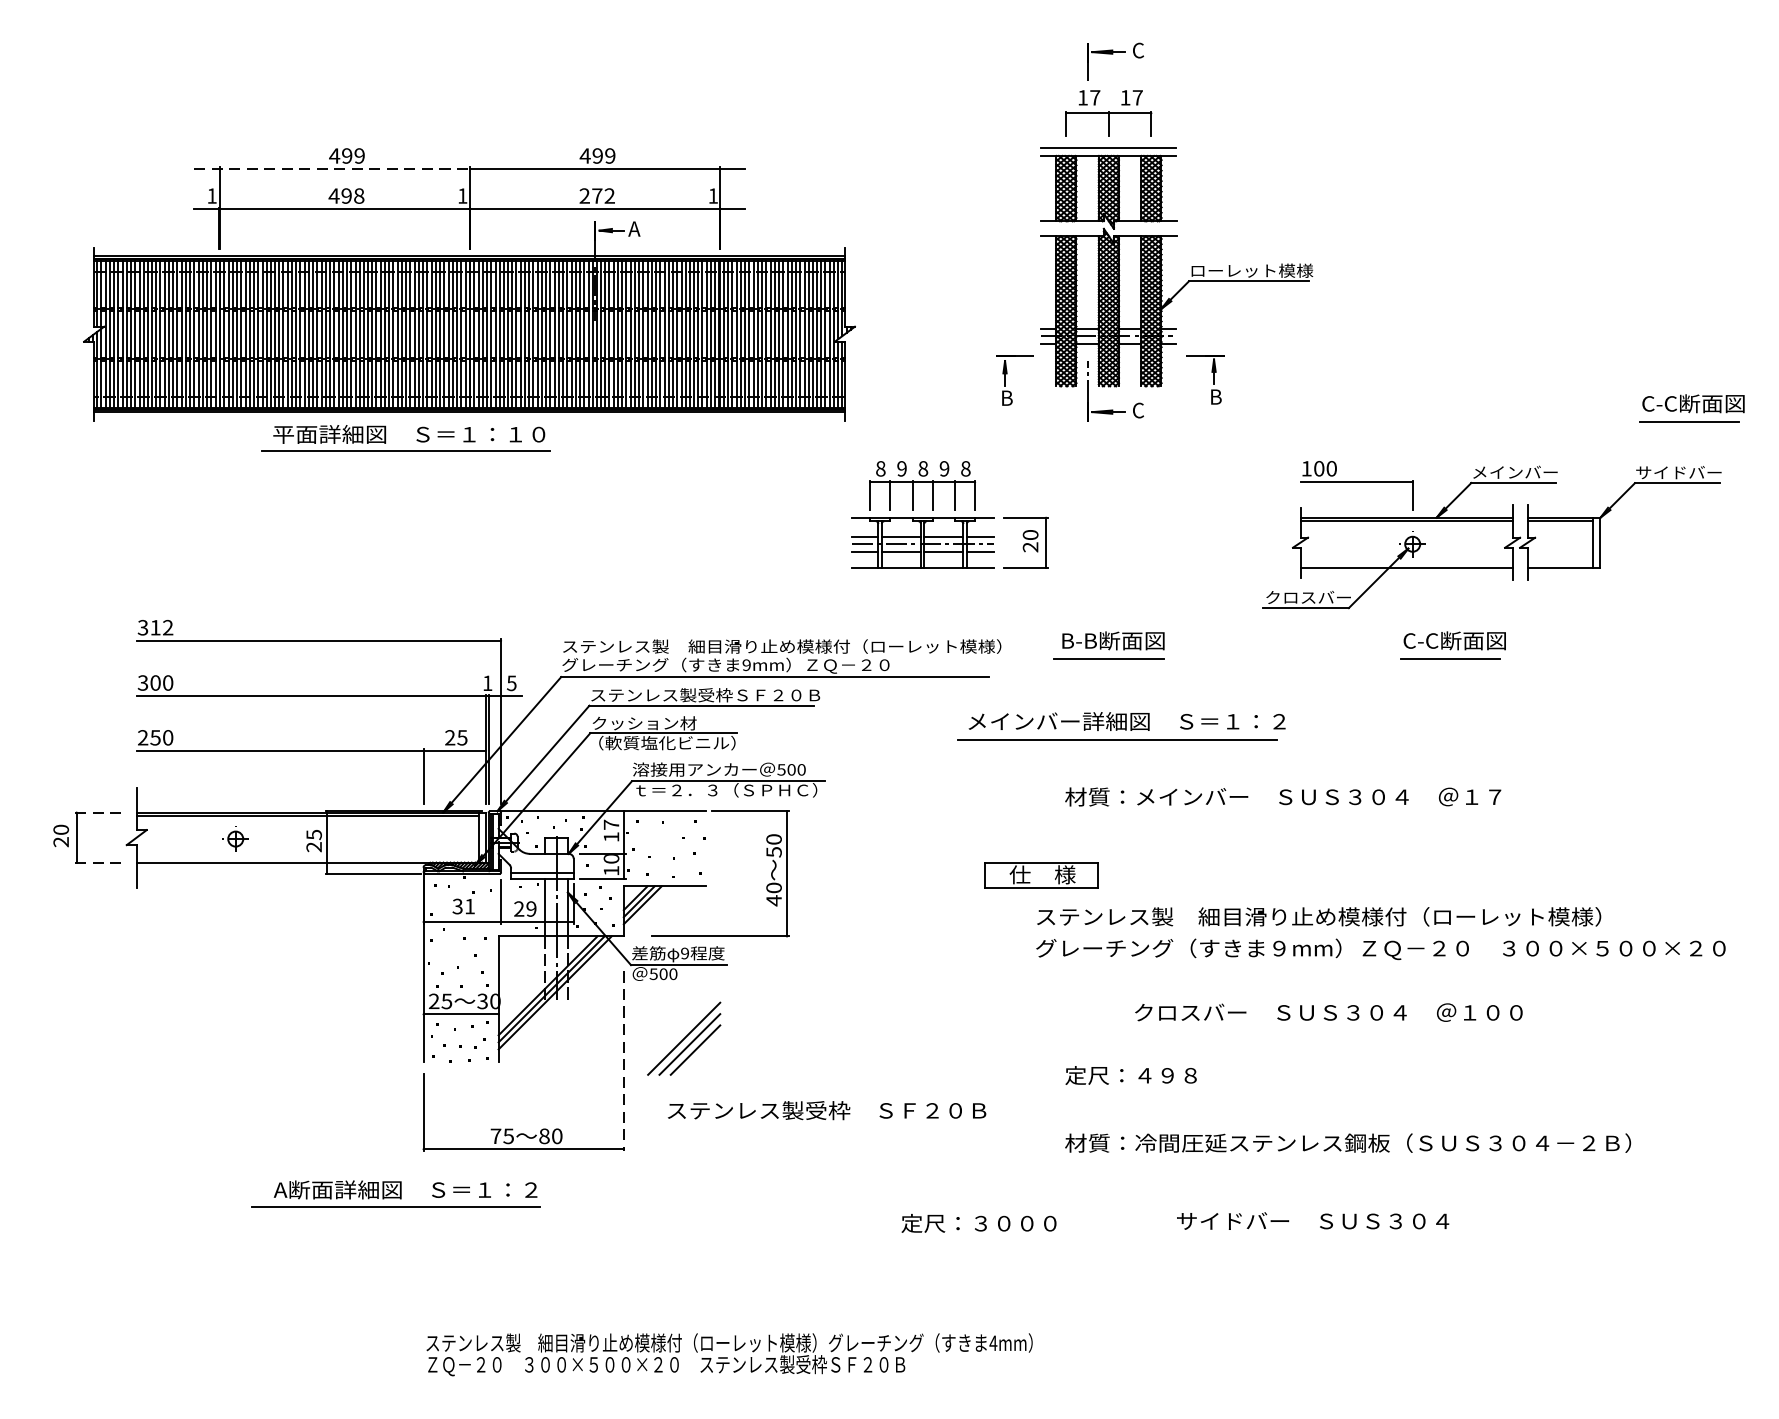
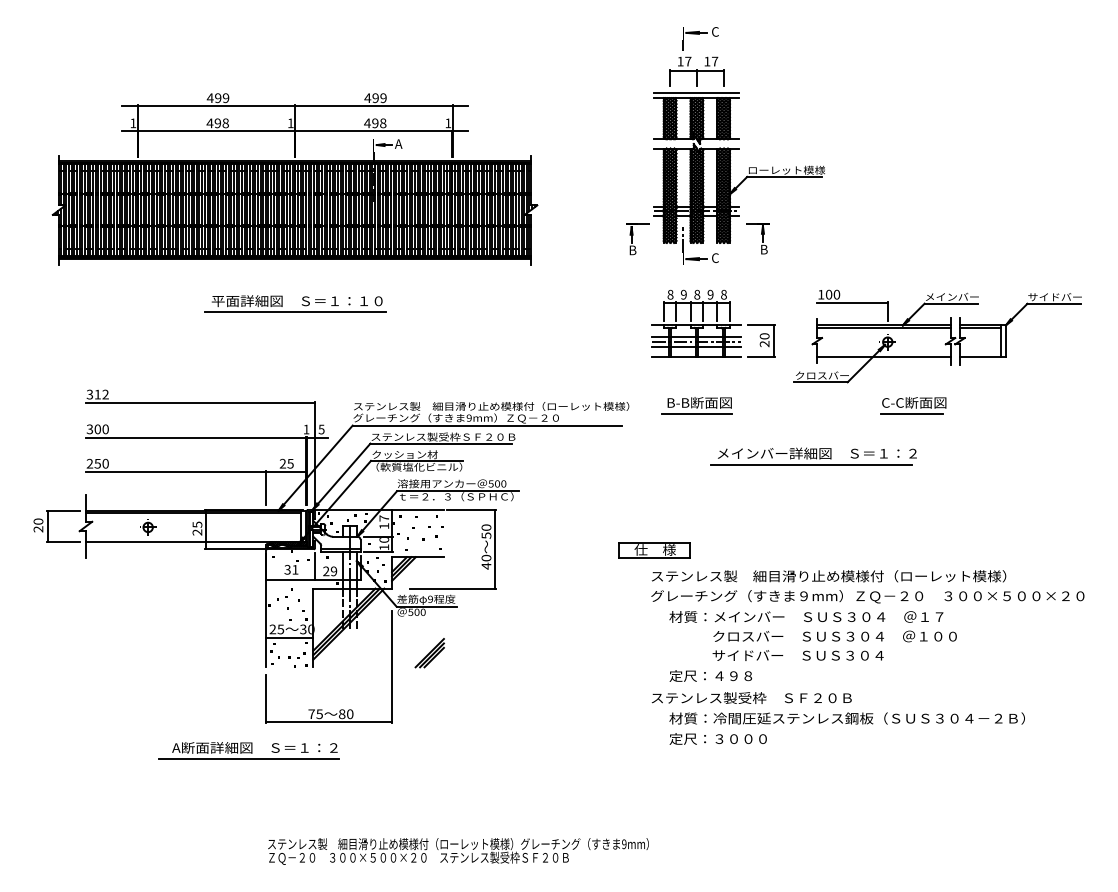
line: (331, 169) -> (208, 106), dashed -> solid
text: (597, 196) -> (375, 123), 272 -> 498
part: (1692, 407) -> (1063, 256), removed
part: (416, 439) -> (301, 304), moved
part: (949, 514) -> (713, 323), moved
part: (1121, 726) -> (813, 456), moved
text: (1283, 796) -> (806, 616), moved
line: (101, 812) -> (63, 510), dashed -> solid
line: (101, 863) -> (63, 542), dashed -> solid
part: (683, 1039) -> (429, 653), size x0.62
line: (624, 1061) -> (392, 667), dashed -> solid
text: (826, 1109) -> (751, 697), moved
text: (1311, 1221) -> (797, 655), moved
text: (977, 1222) -> (717, 738), moved
text: (992, 1343) -> (623, 844), 4mm -> 9mm

